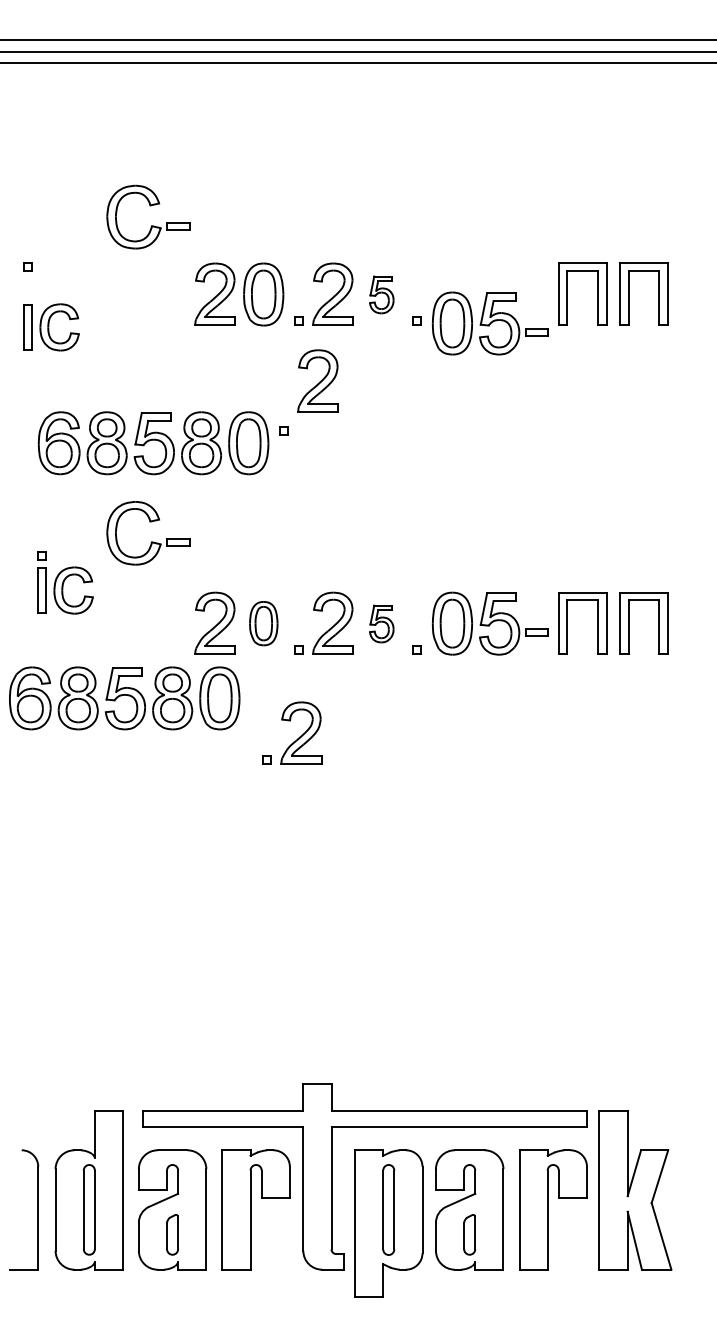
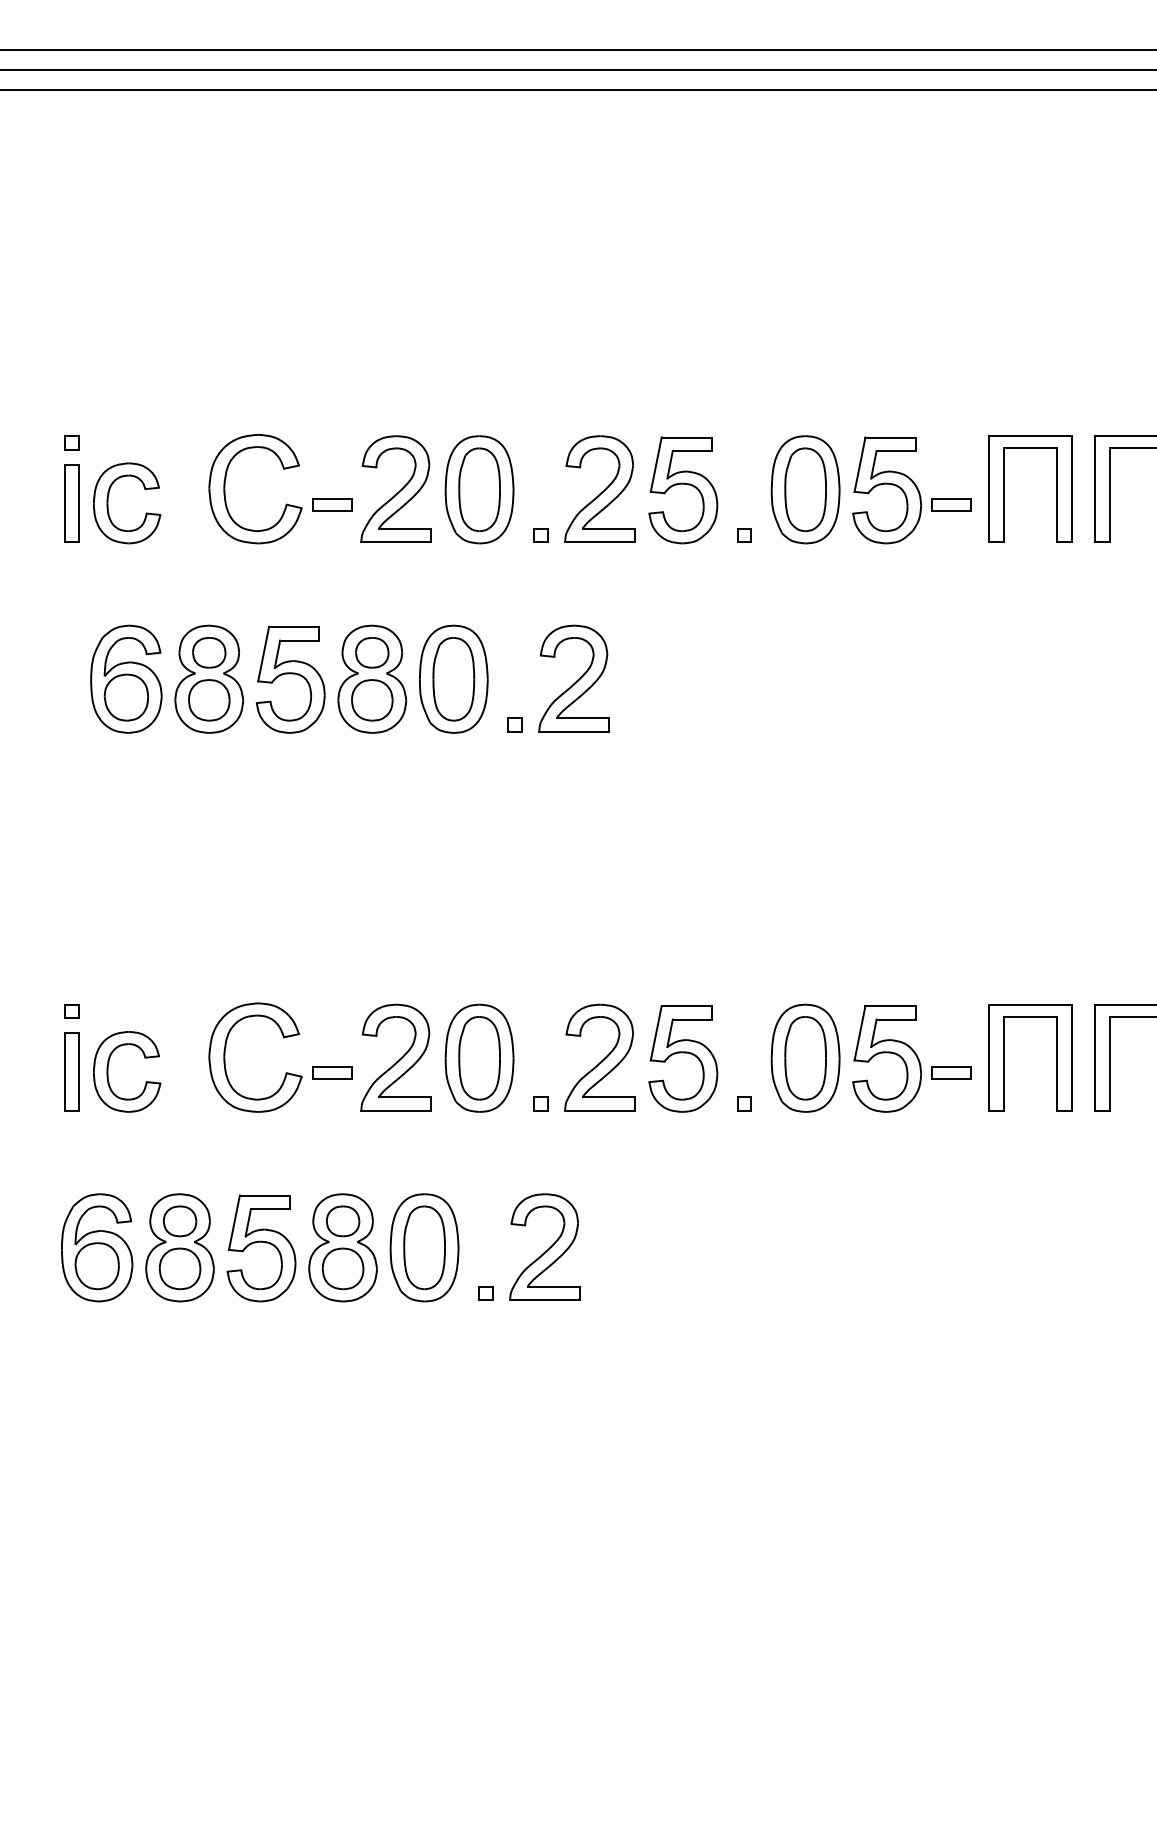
part: (151, 225) -> (285, 503), moved
part: (381, 294) -> (683, 489), size x1.67
part: (490, 323) -> (871, 489), moved
part: (51, 327) -> (113, 503), moved
part: (317, 380) -> (572, 677), moved
part: (153, 443) -> (289, 679), moved
part: (151, 541) -> (285, 1071), moved
part: (65, 582) -> (113, 1057), moved
part: (263, 623) -> (479, 1057), size x1.43
part: (381, 623) -> (683, 1057), size x1.67
part: (124, 698) -> (259, 1247), moved

